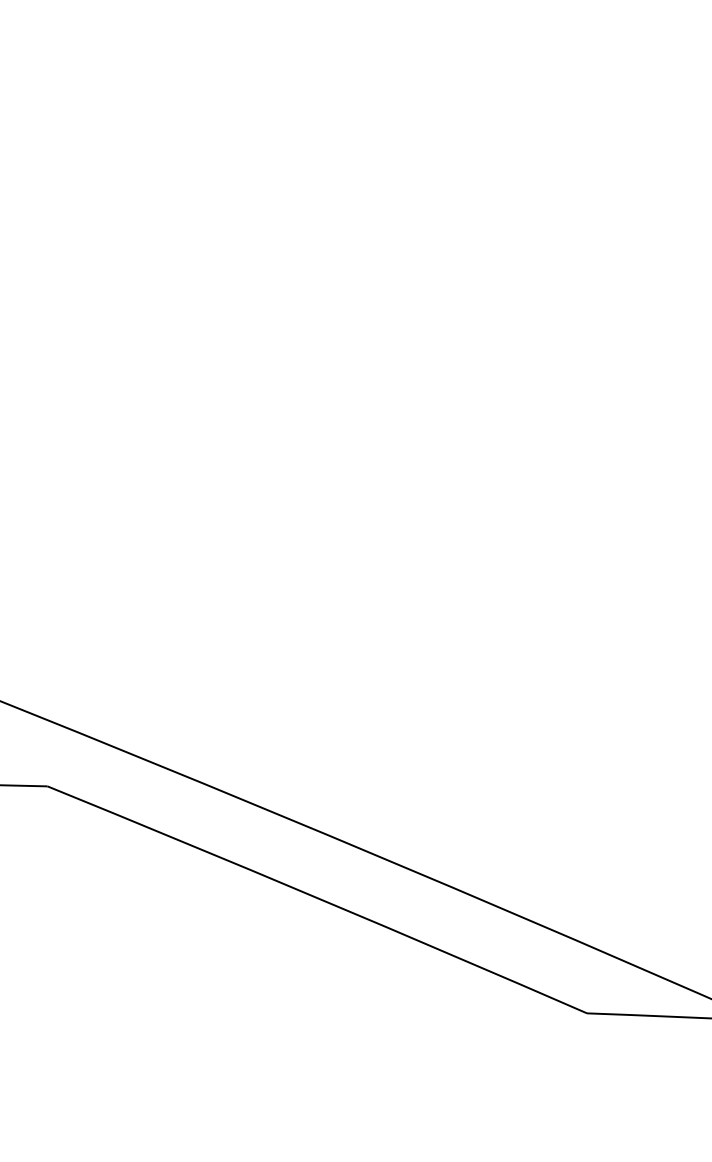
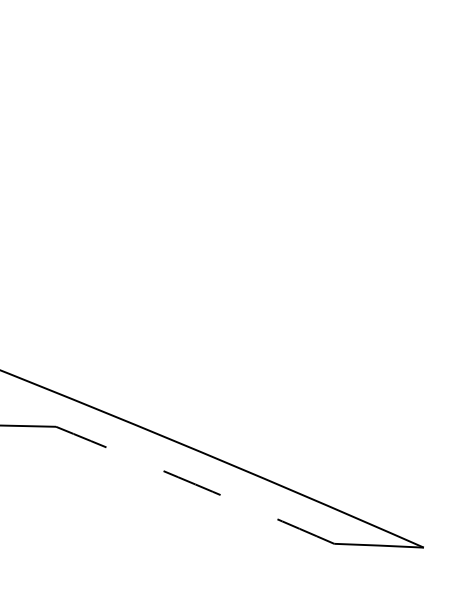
arc: (317, 898) -> (195, 484), solid -> dashed

